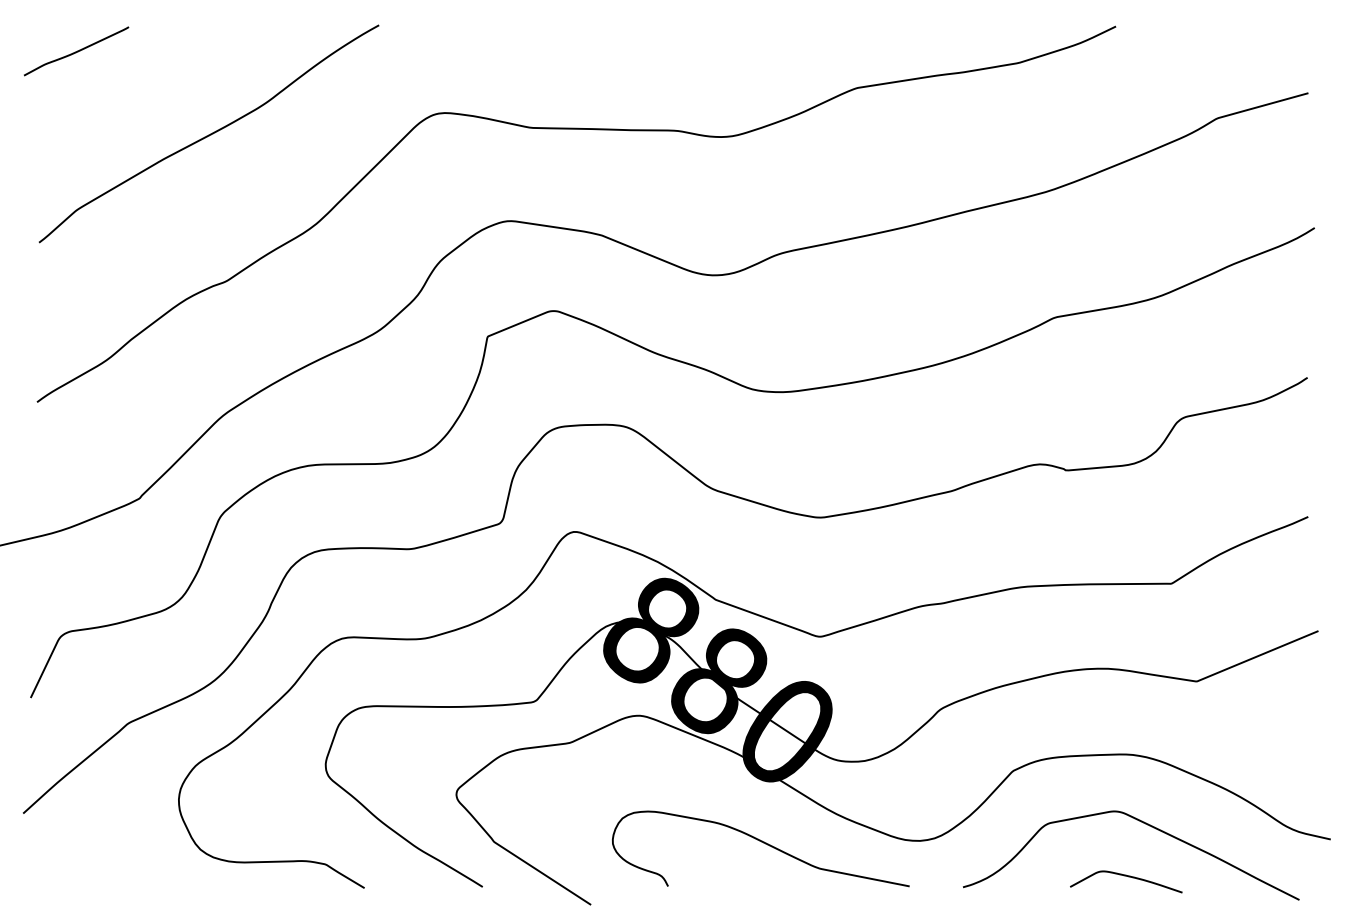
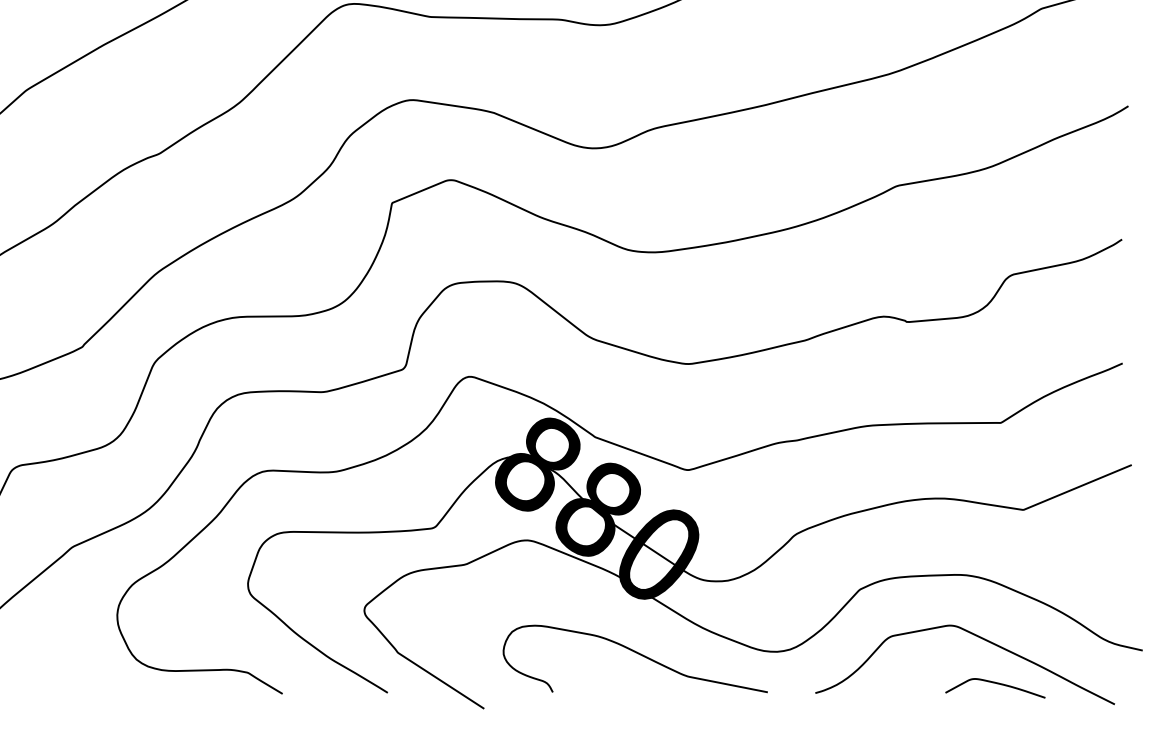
curve: (1128, 877) -> (997, 684), moved

